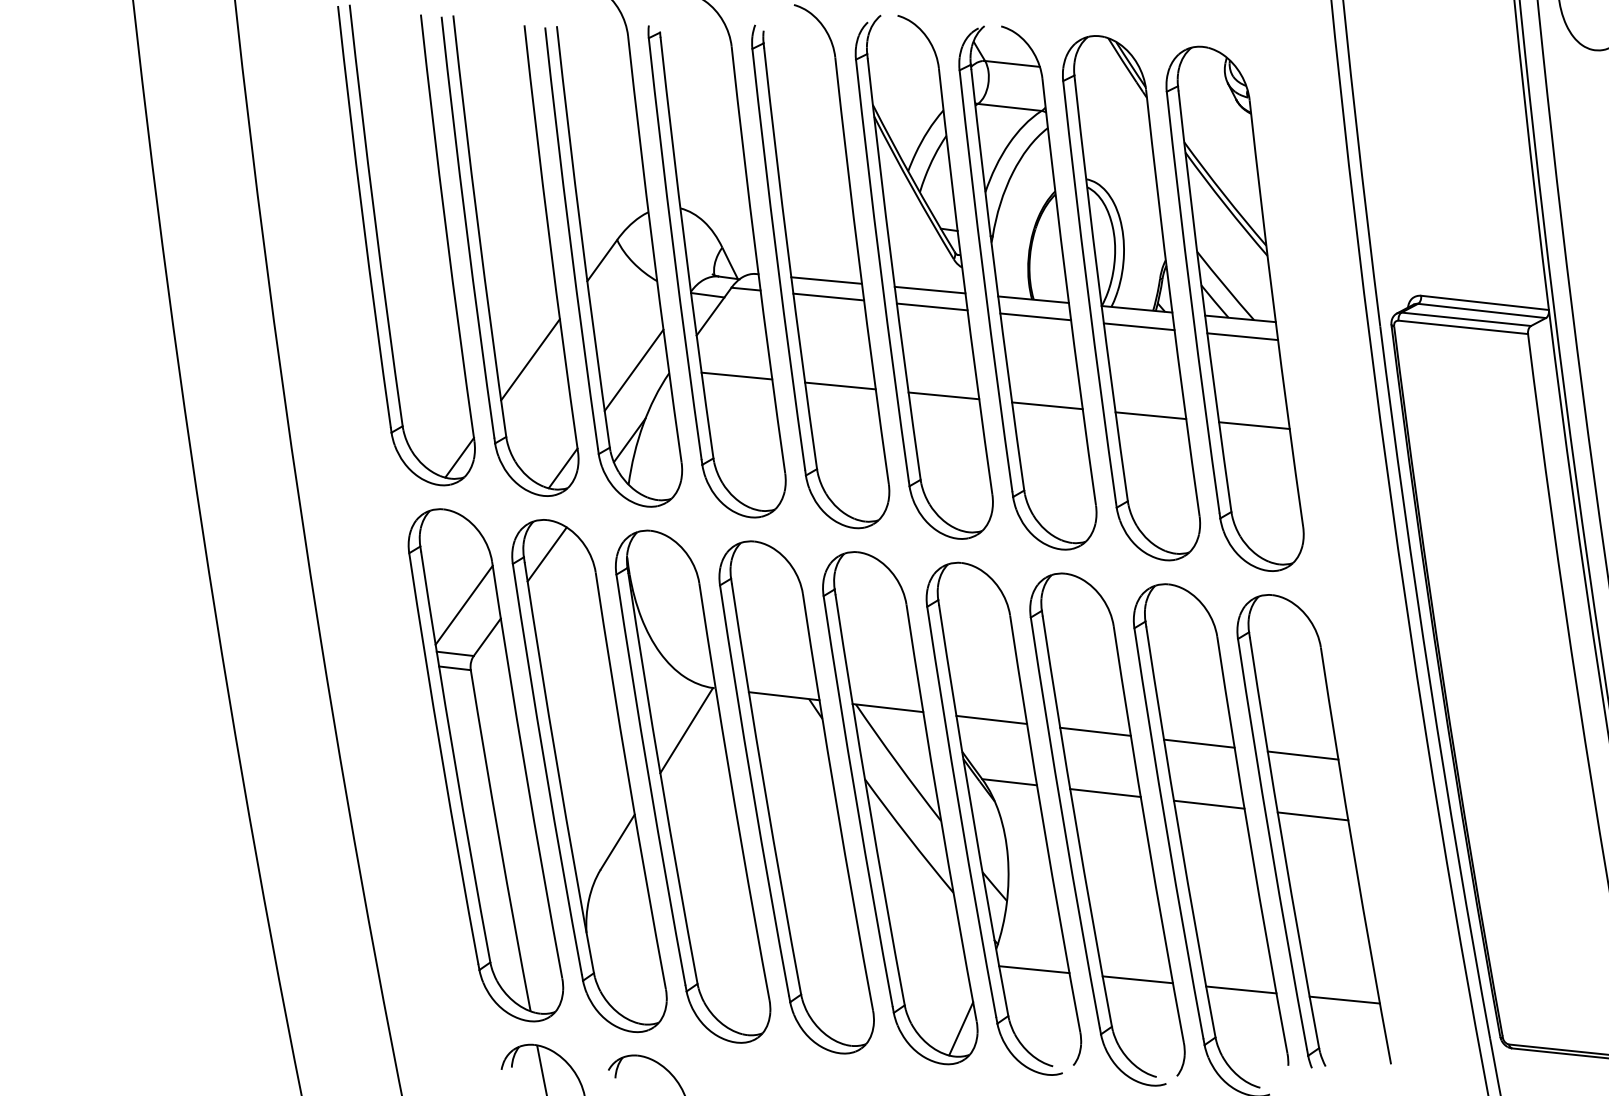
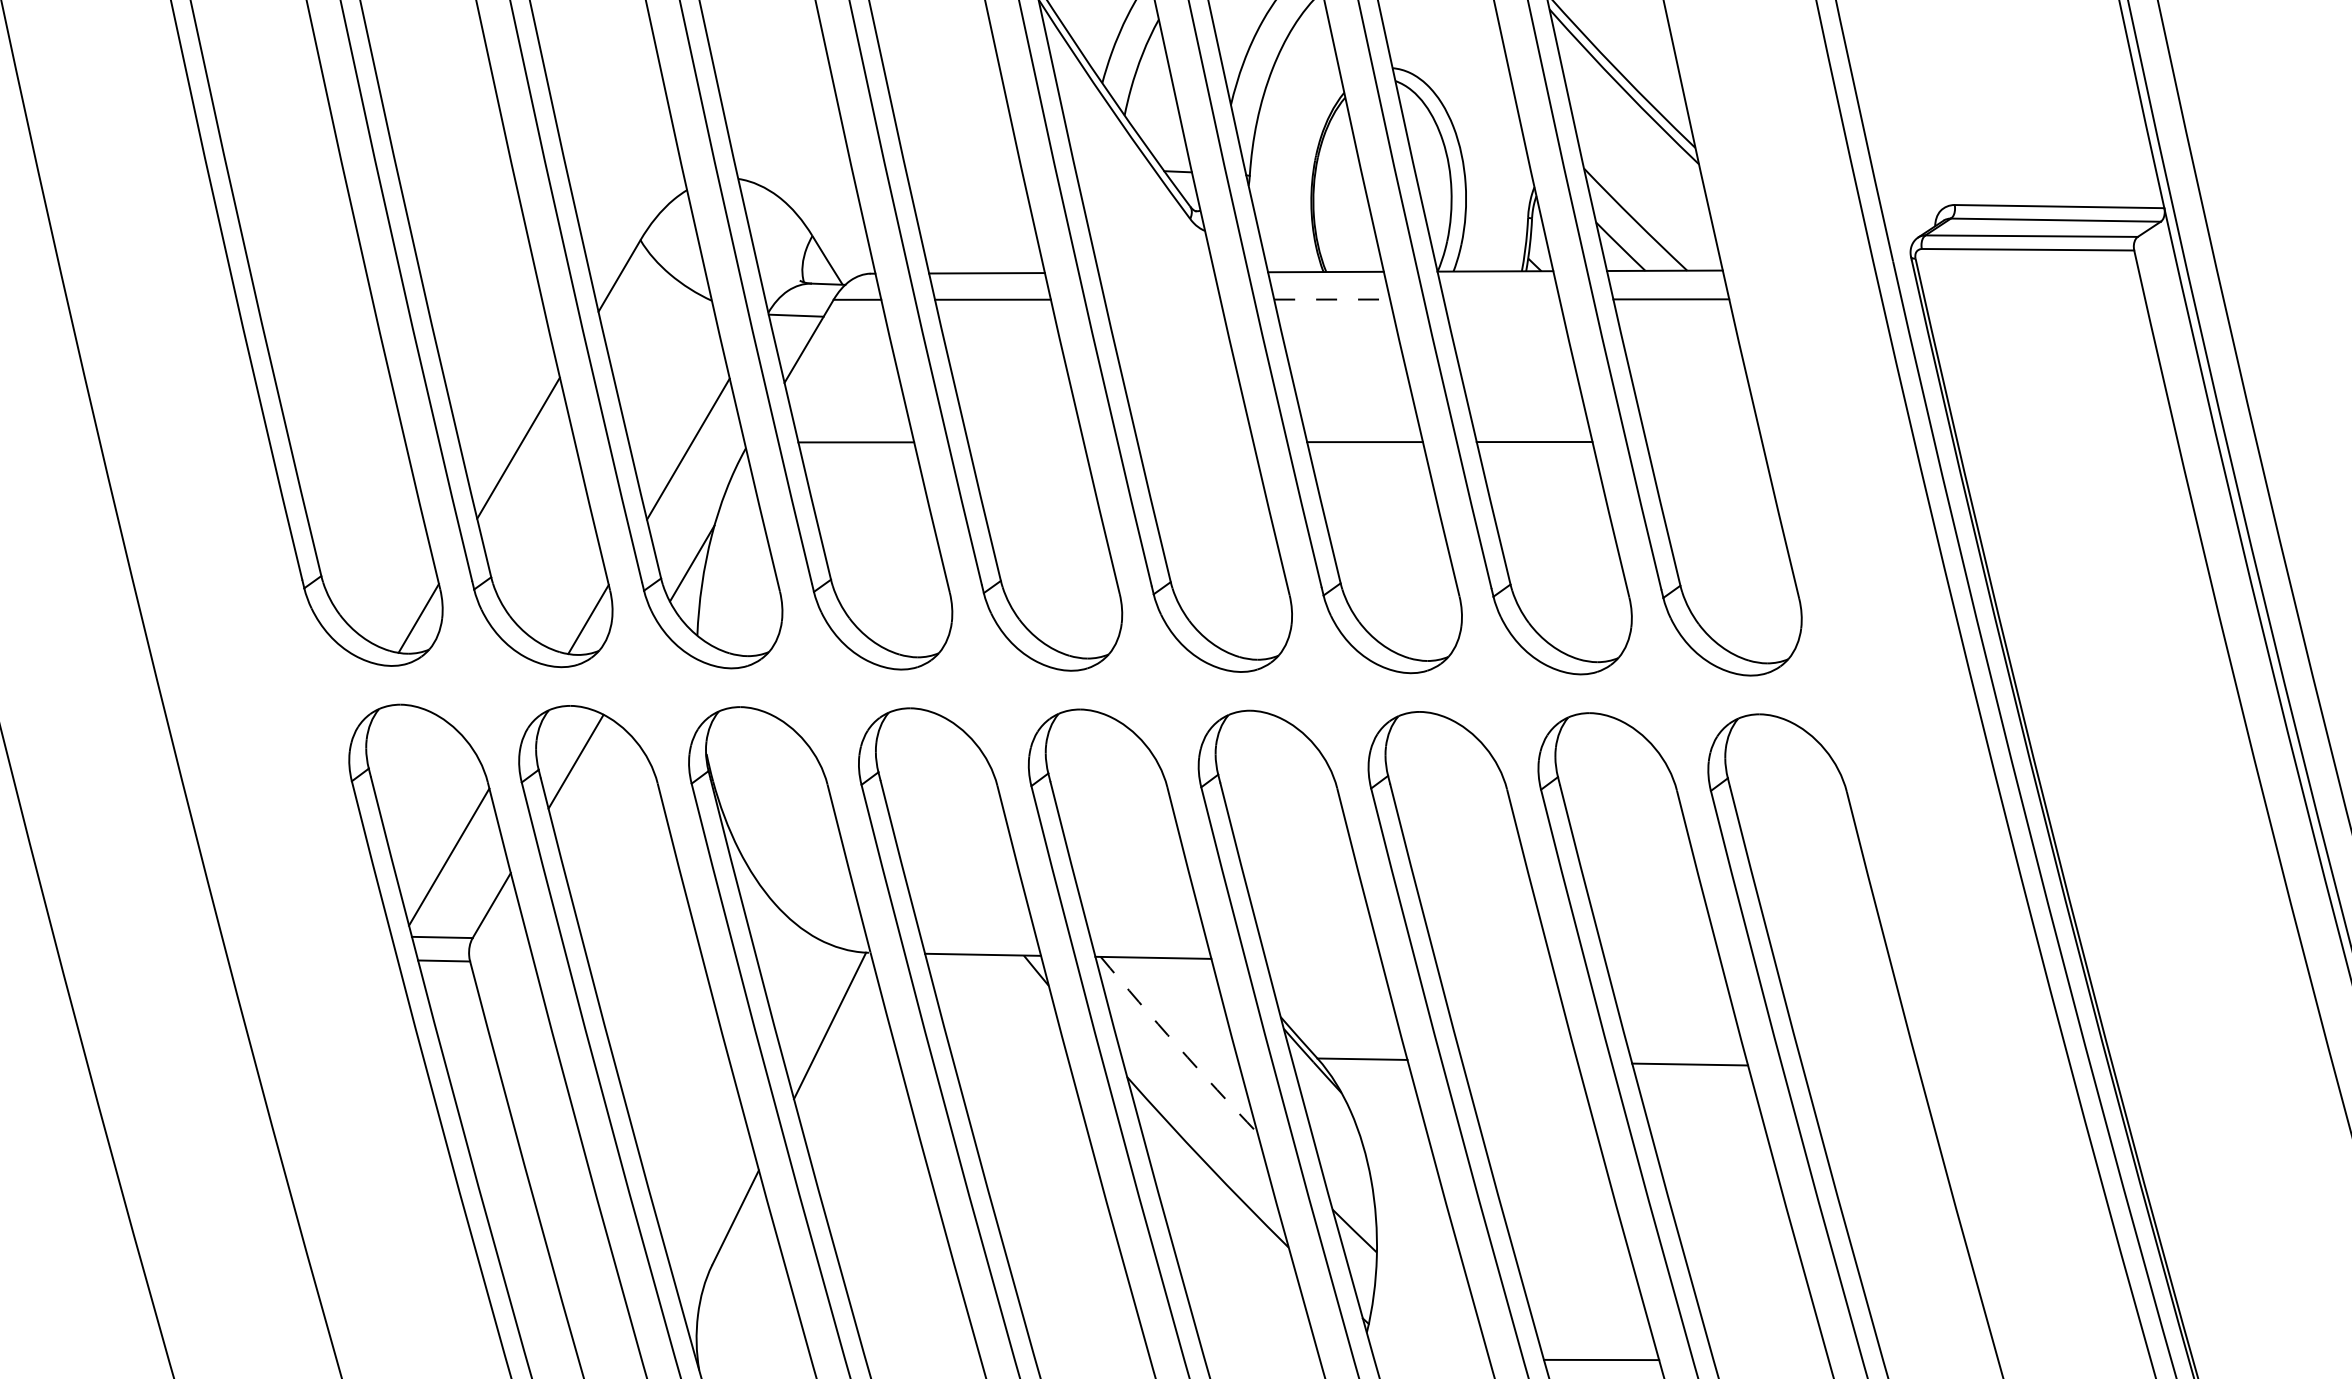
line: (929, 289) -> (1155, 271), removed
line: (931, 306) -> (1161, 298), removed
line: (1035, 316) -> (1331, 298), solid -> dashed
line: (1138, 326) -> (1500, 299), removed
line: (840, 385) -> (1025, 441), removed
line: (943, 395) -> (1194, 441), removed
line: (1254, 425) -> (1704, 441), removed
line: (991, 719) -> (1323, 960), removed
line: (1095, 731) -> (1494, 963), removed
line: (1198, 743) -> (1663, 966), removed
line: (1302, 755) -> (1833, 970), removed
arc: (897, 763) -> (1177, 1046), solid -> dashed
line: (1105, 793) -> (1519, 1062), removed
line: (1312, 816) -> (1859, 1067), removed
line: (1034, 969) -> (1432, 1359), removed
line: (1241, 989) -> (1771, 1359), removed
line: (1344, 999) -> (1940, 1359), removed

